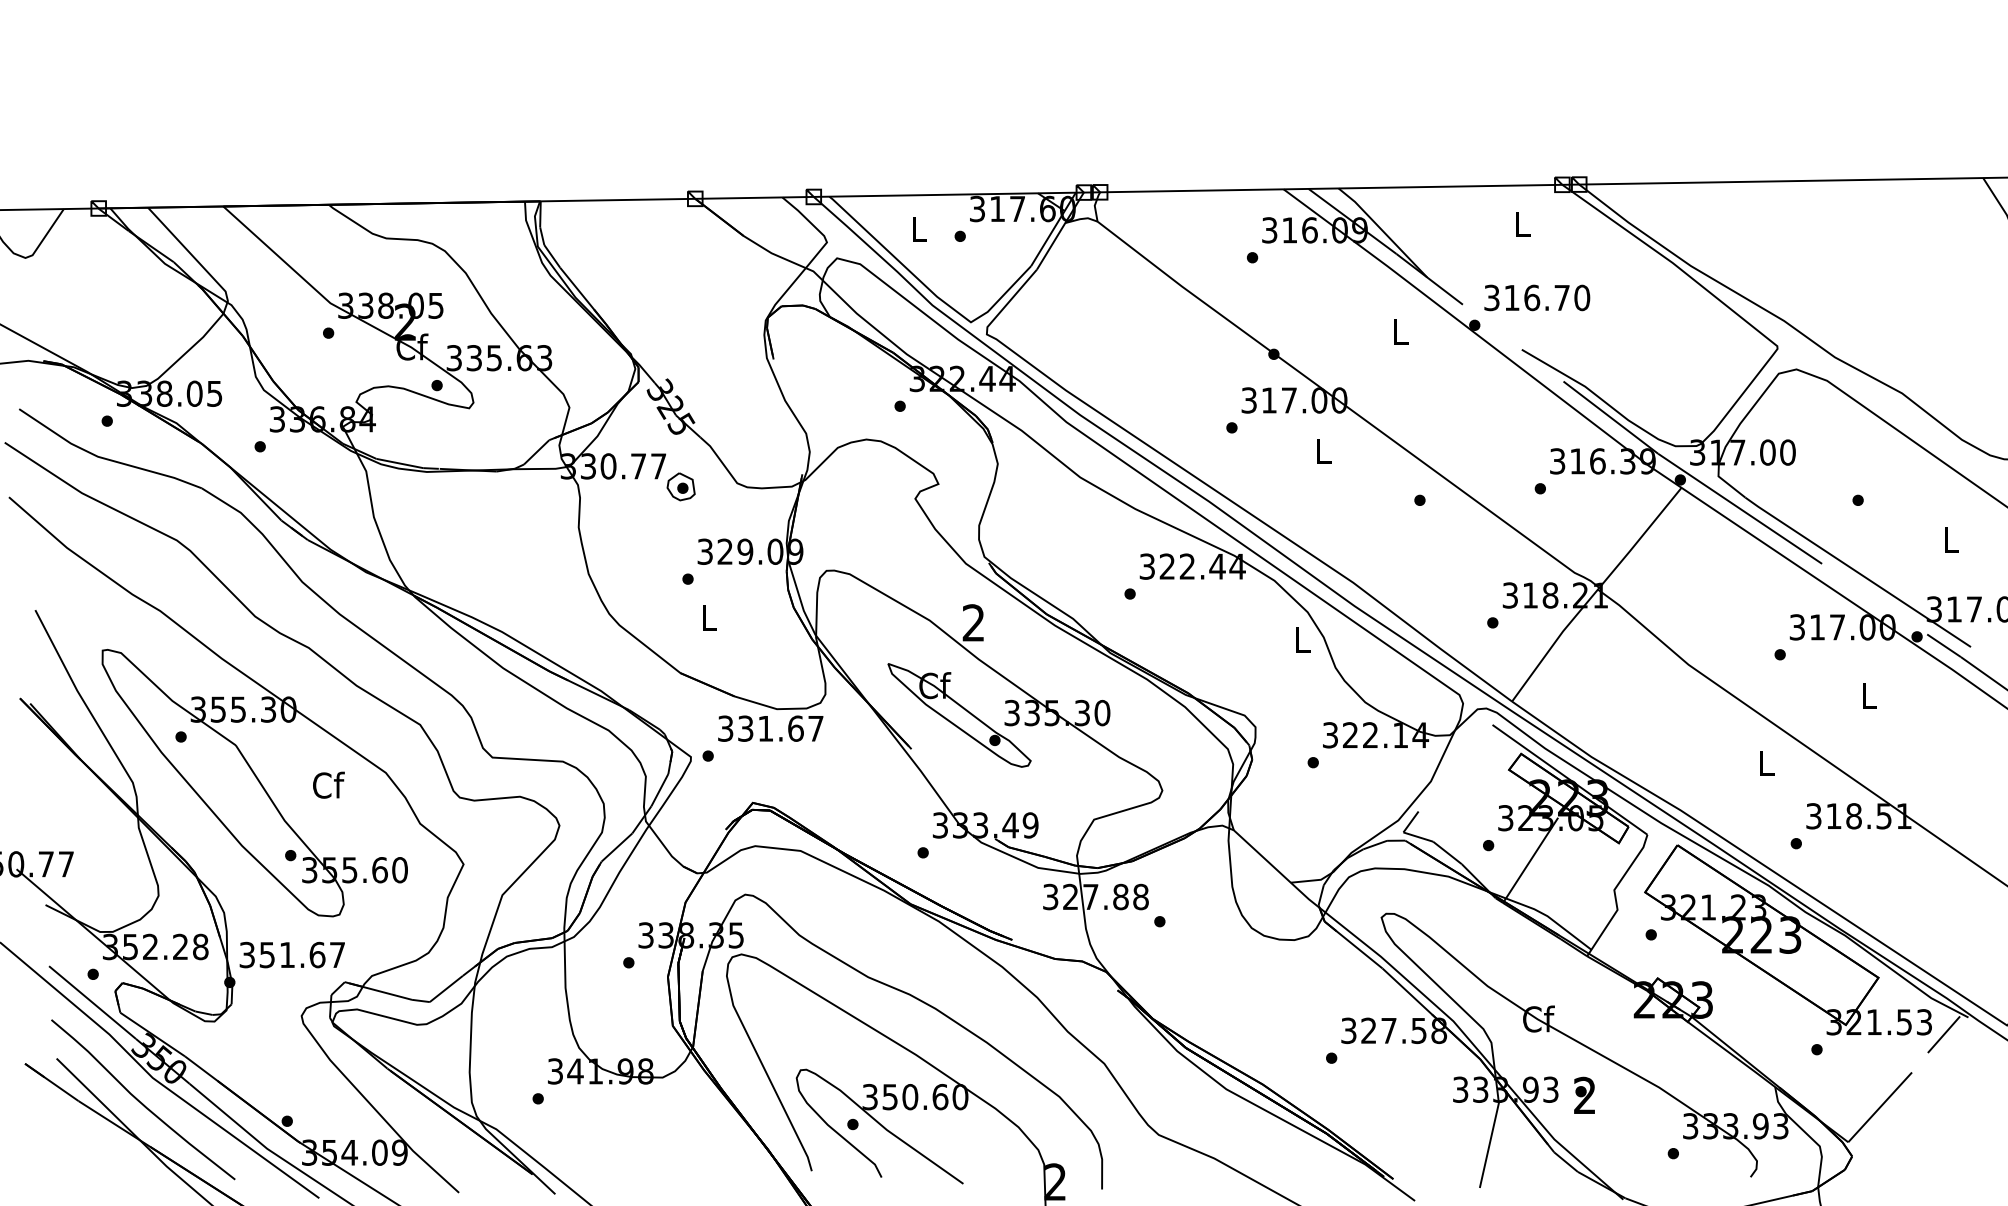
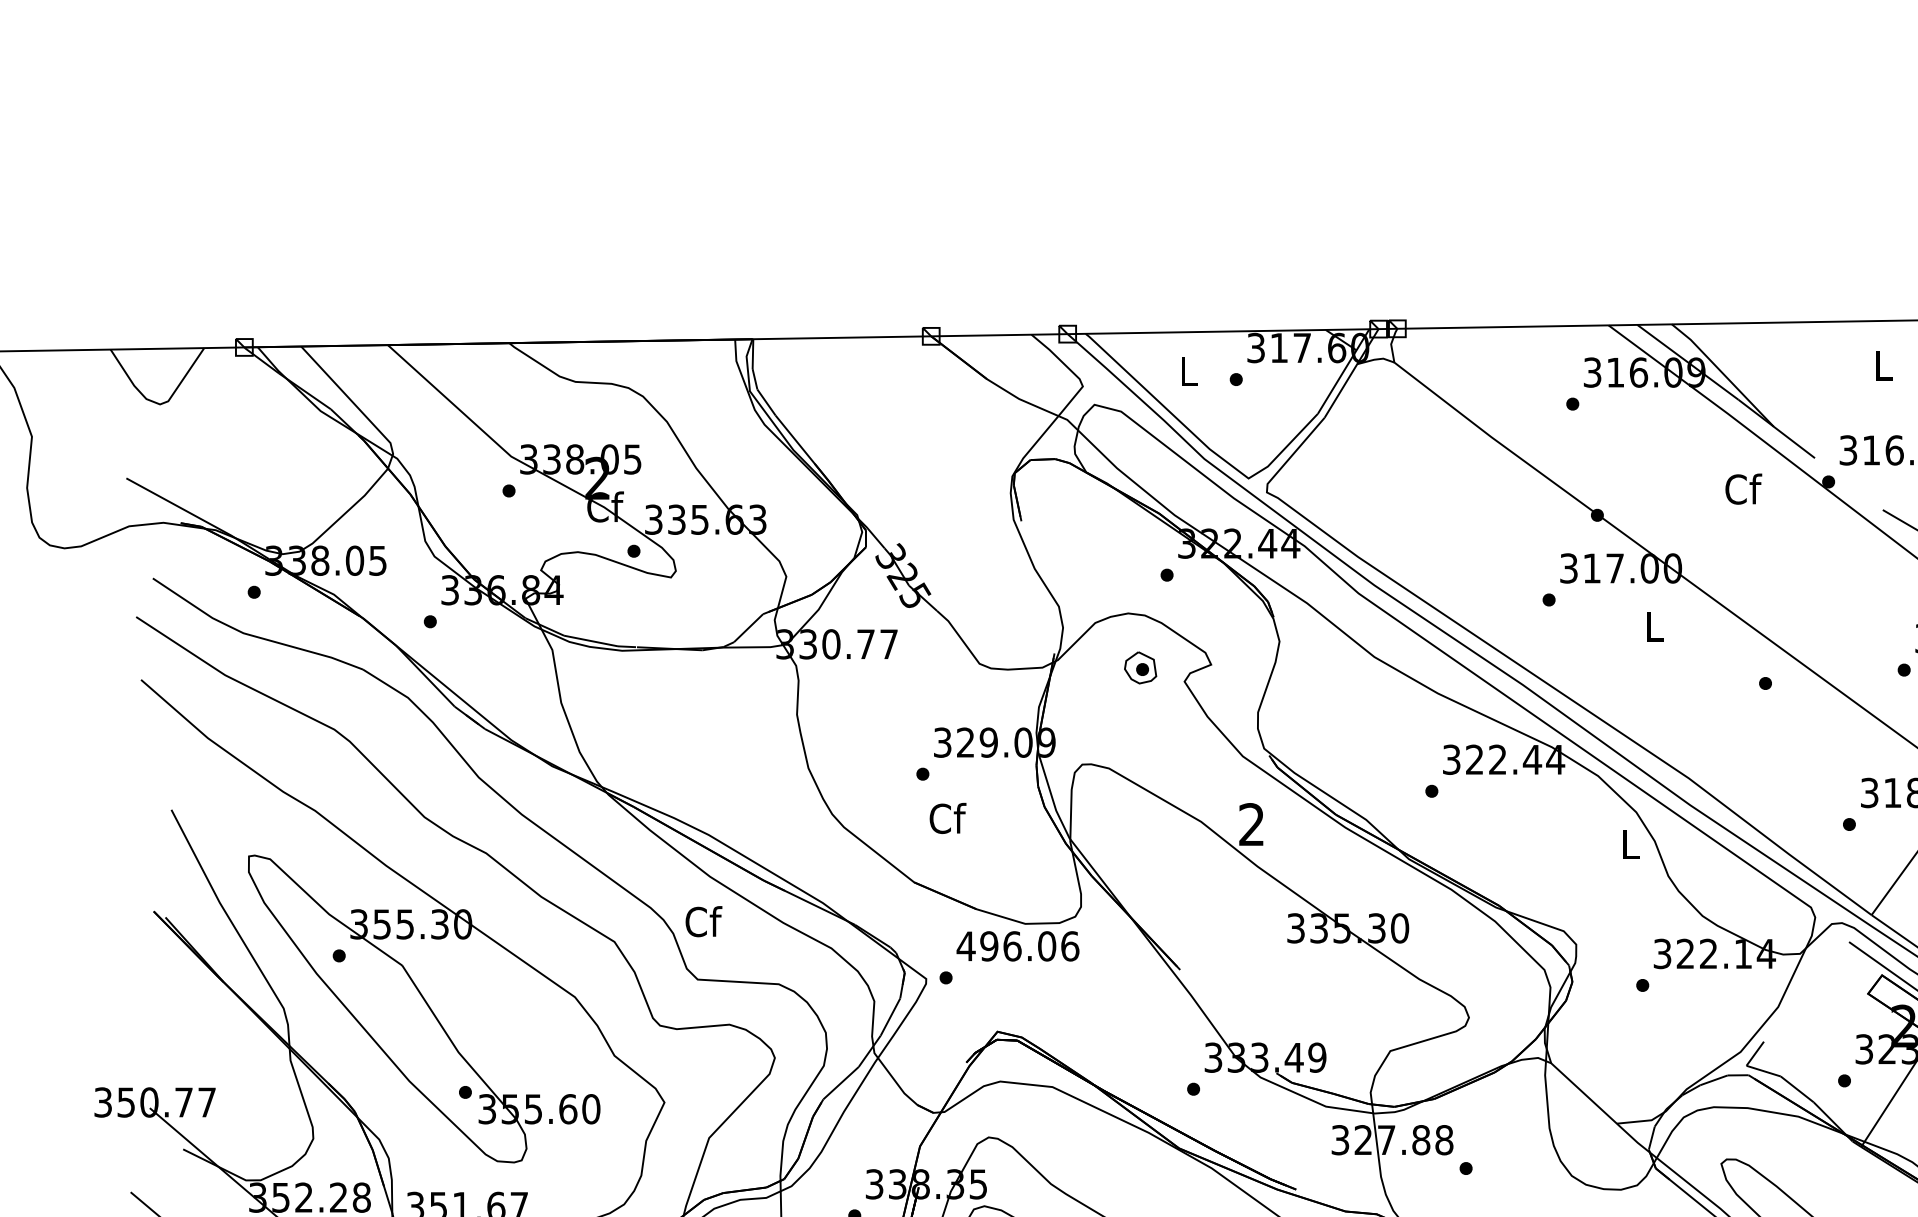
text: (1400, 331) -> (1743, 489), L -> Cf
part: (680, 486) -> (1139, 667), moved
text: (709, 617) -> (947, 818), L -> Cf
part: (959, 715) -> (1235, 931), removed
text: (770, 728) -> (1017, 946), 331.67 -> 496.06
text: (328, 784) -> (703, 920), moved

